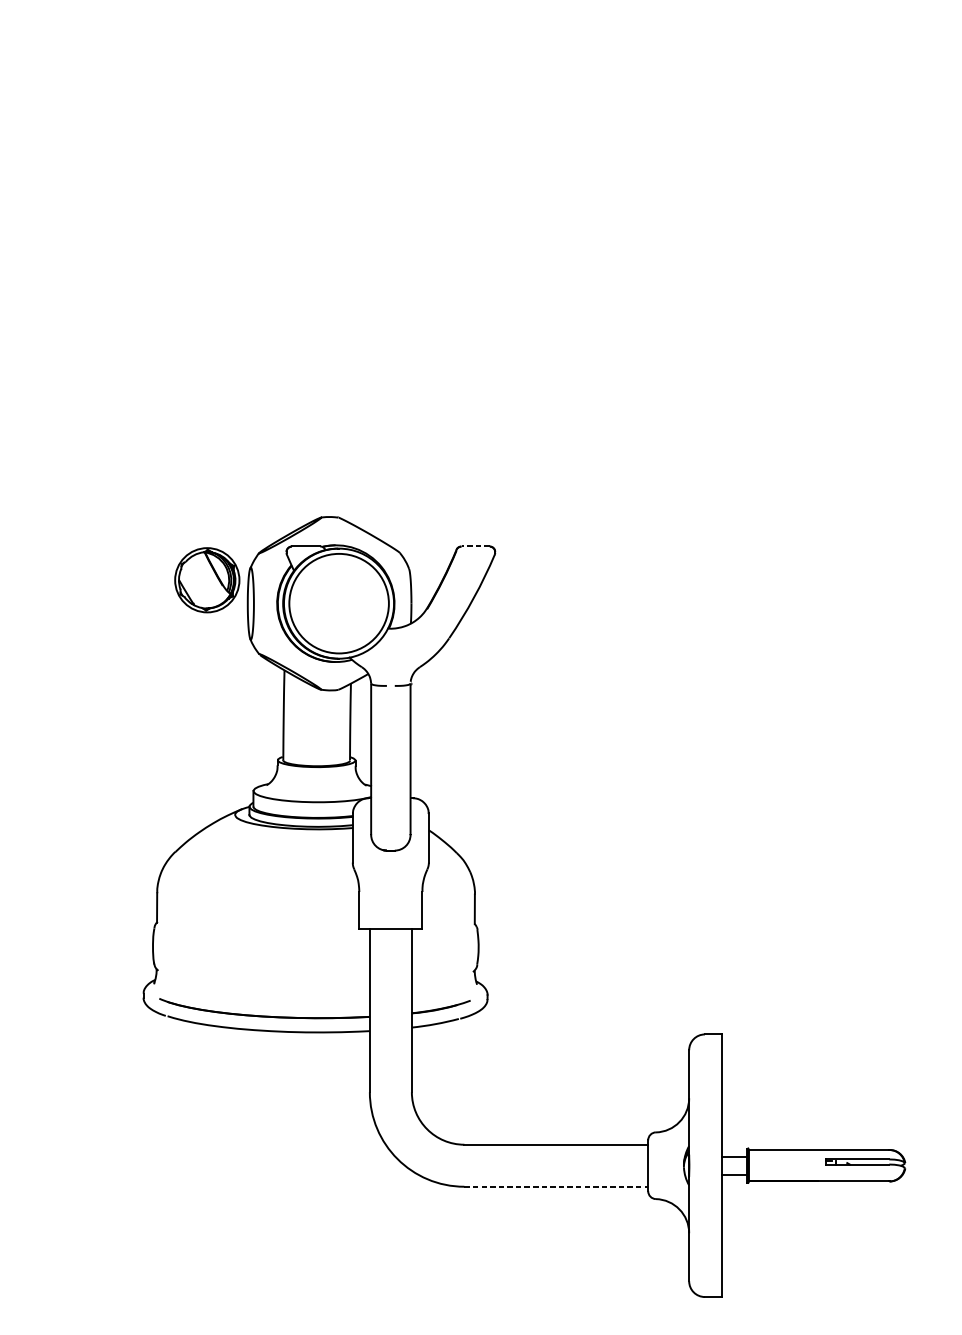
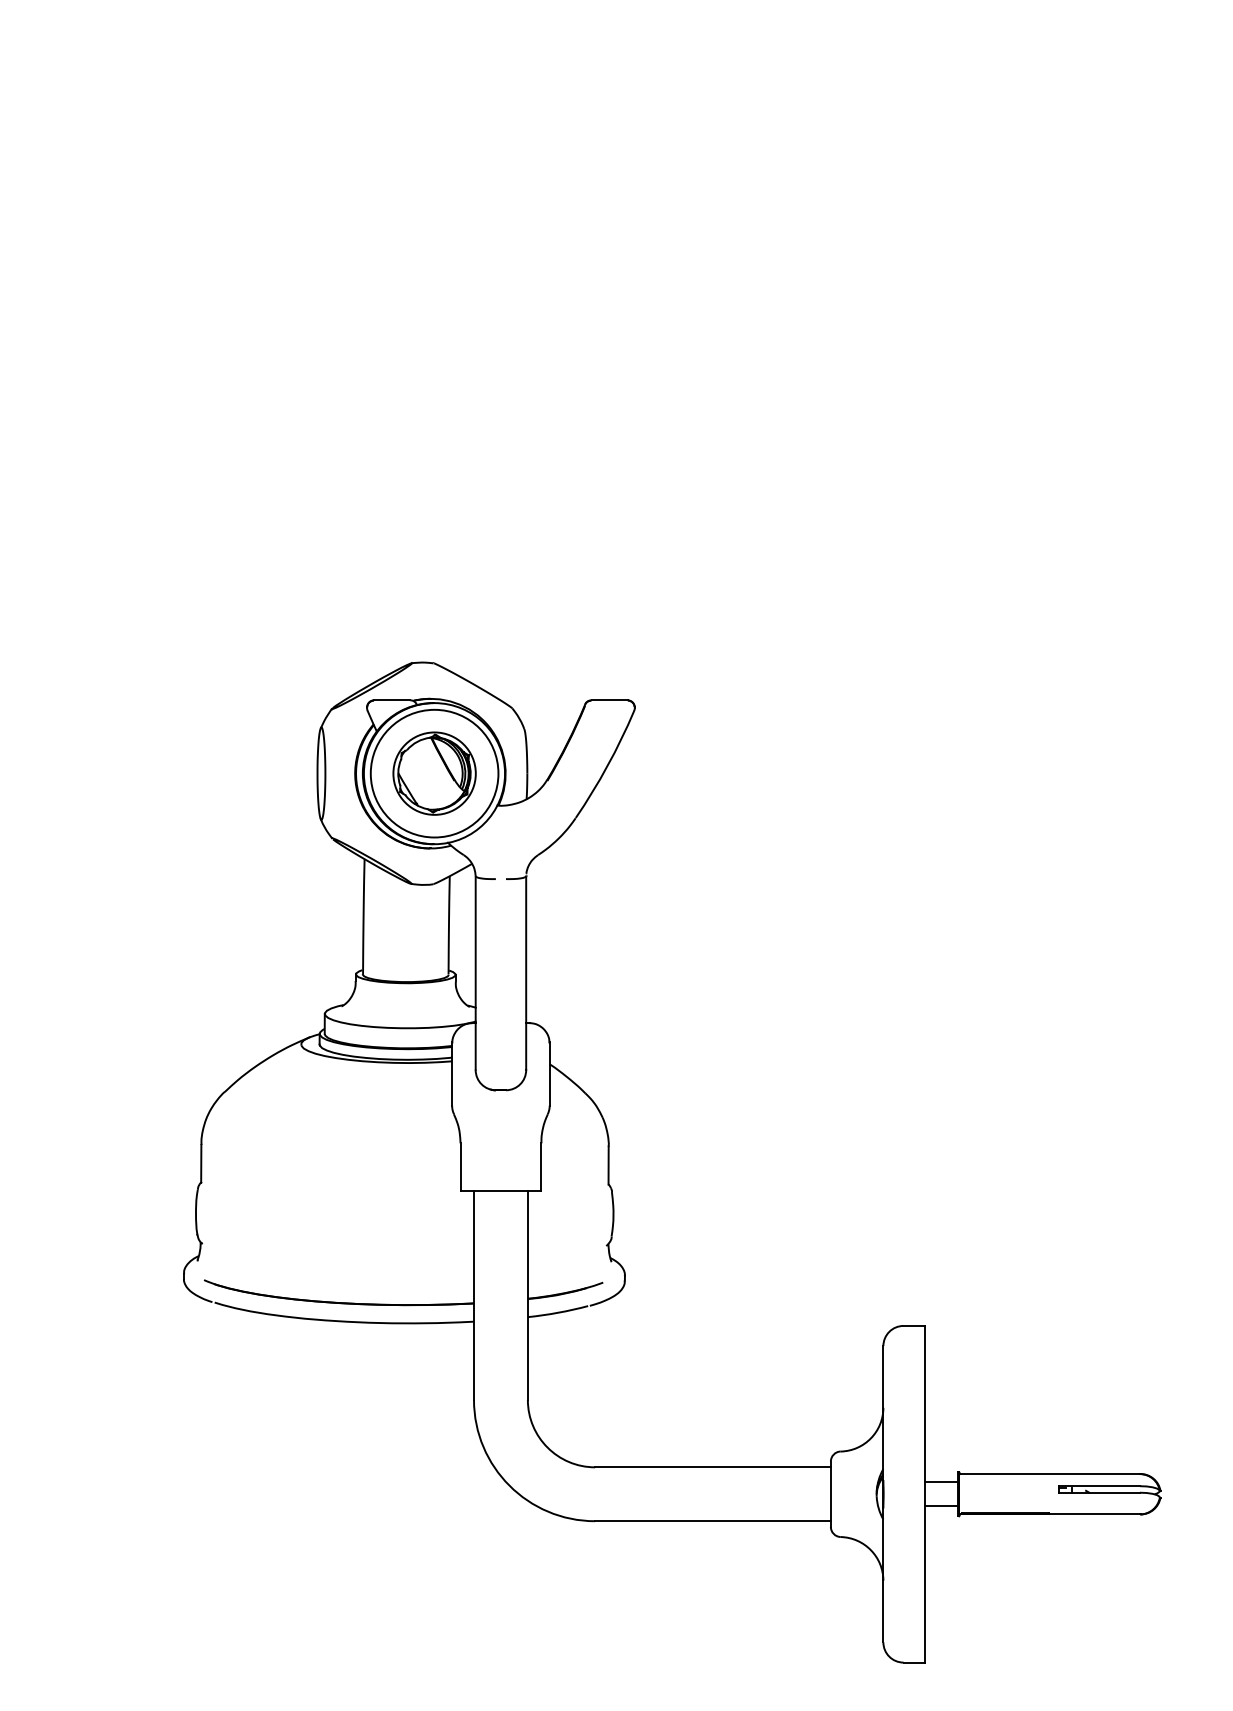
line: (475, 546) -> (609, 700), dashed -> solid
part: (207, 580) -> (434, 773), moved
line: (556, 1186) -> (713, 1521), dashed -> solid

